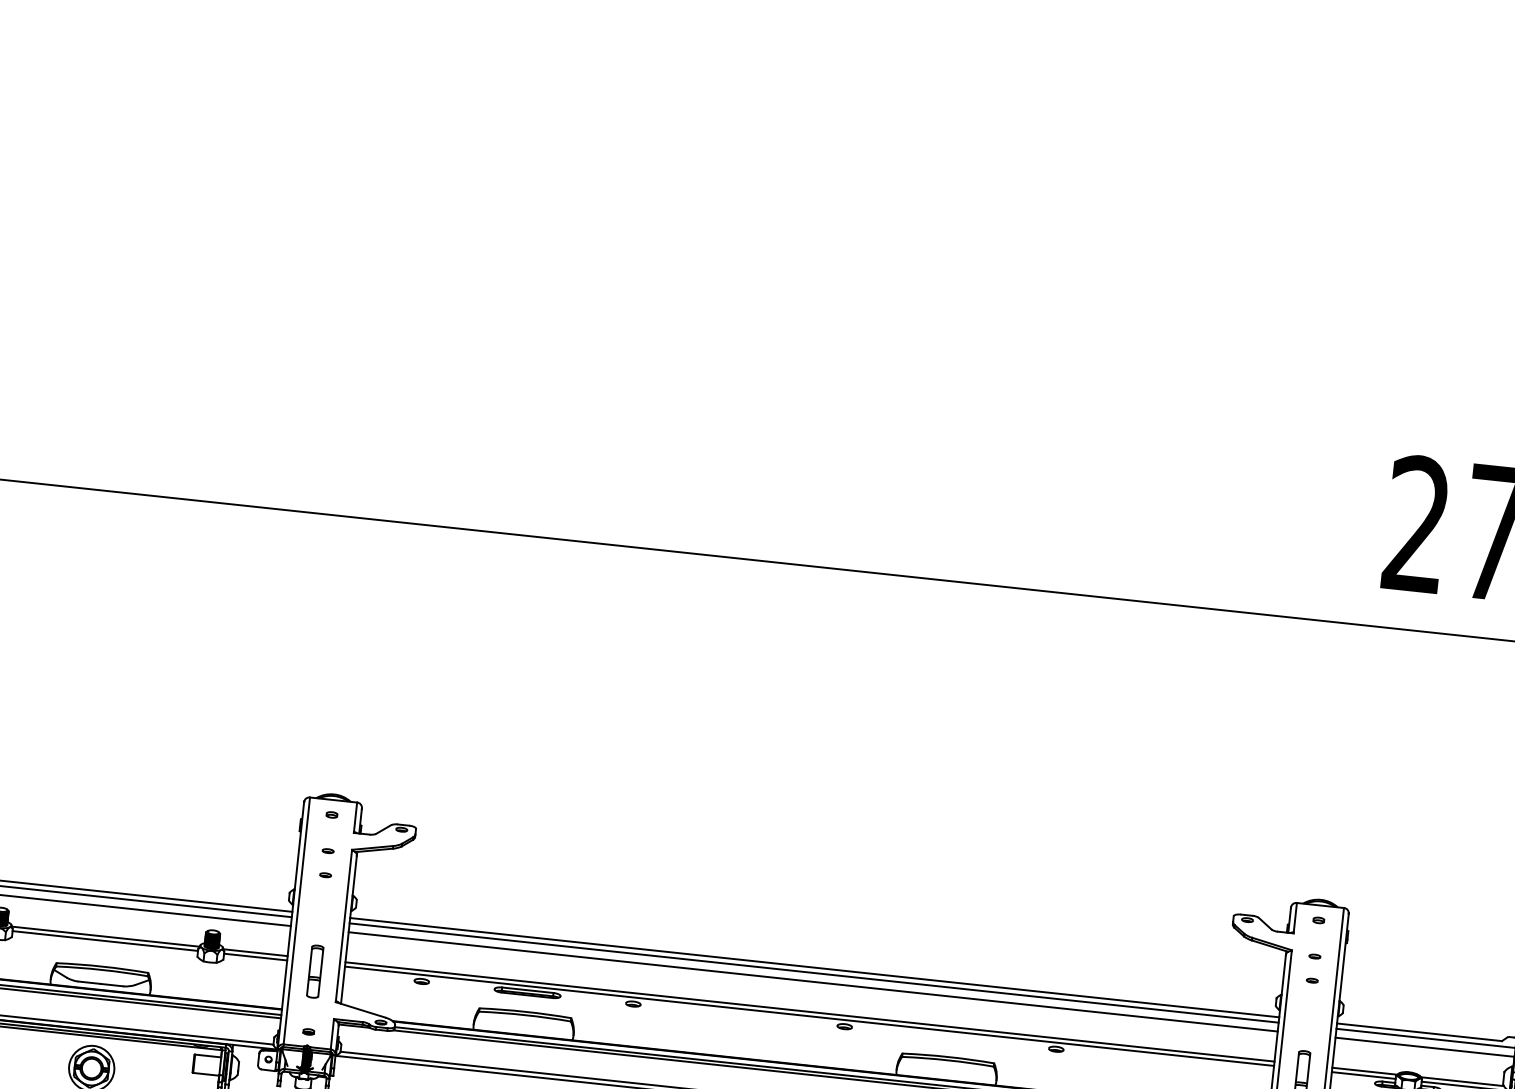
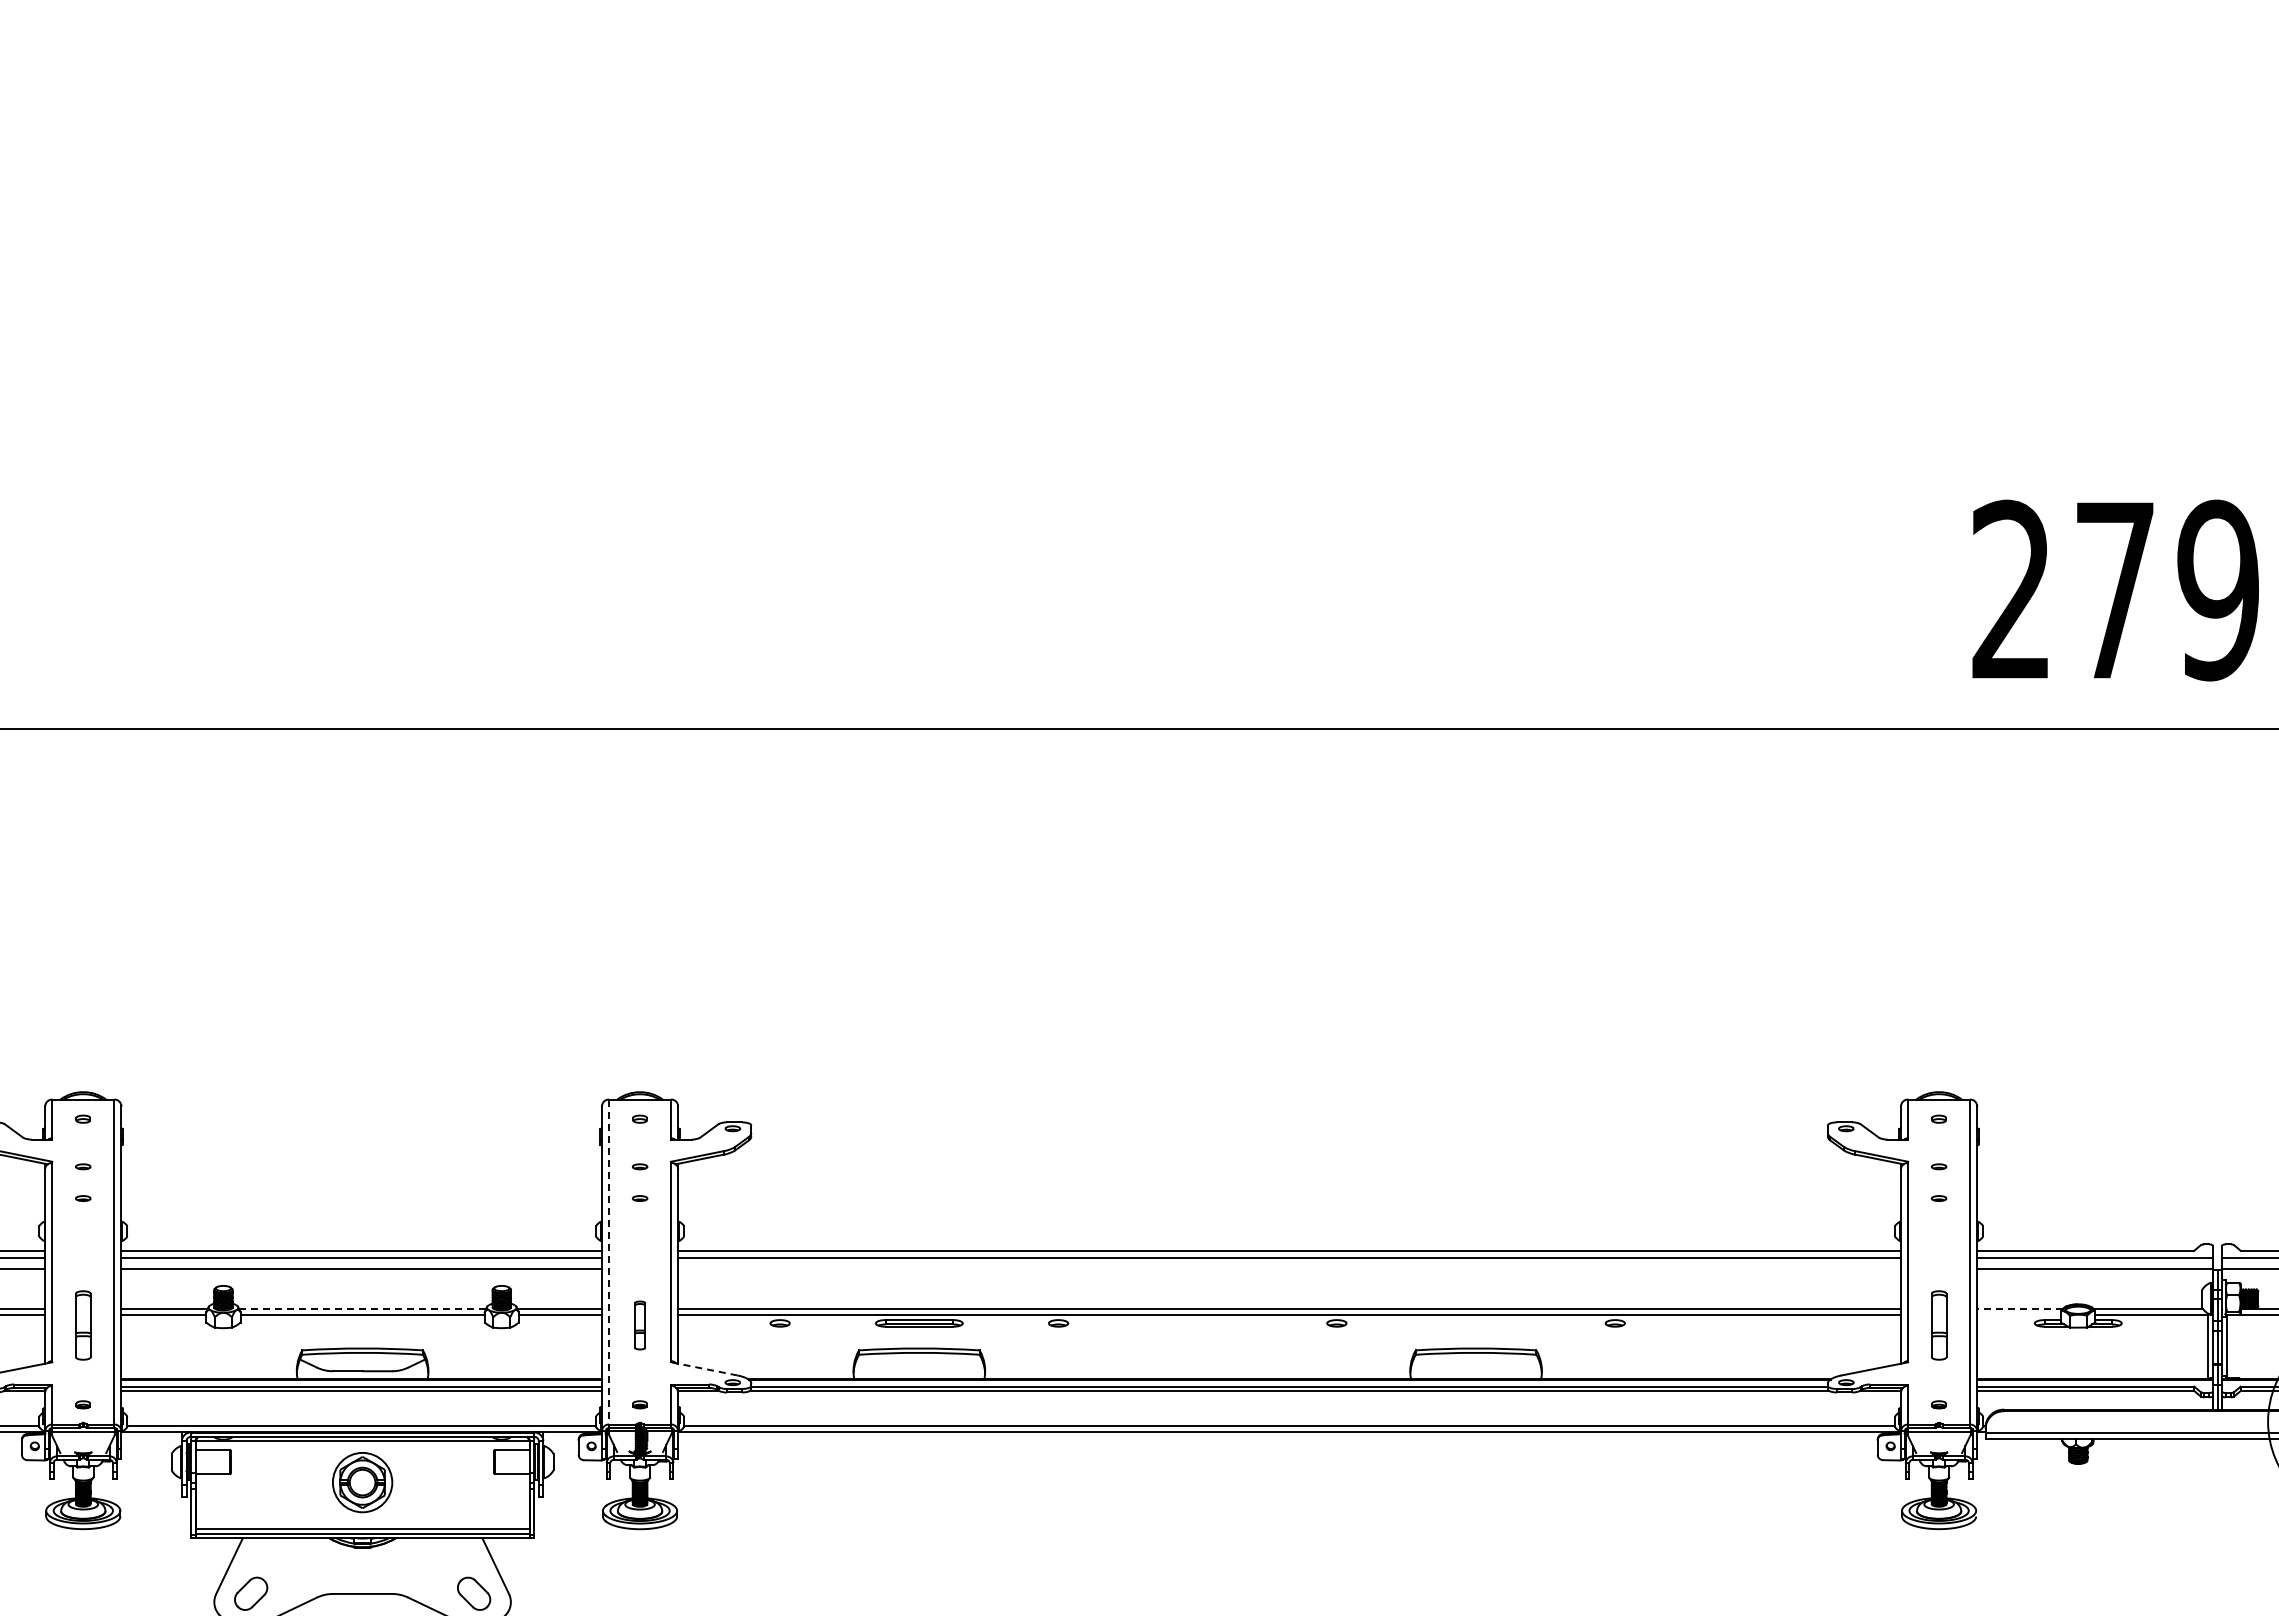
line: (297, 921) -> (609, 1262), solid -> dashed
line: (105, 937) -> (362, 1309), solid -> dashed
part: (315, 971) -> (640, 1325), size x0.7
line: (813, 981) -> (1289, 1269), removed
line: (360, 1009) -> (704, 1368), solid -> dashed
line: (1365, 1071) -> (2020, 1309), solid -> dashed
line: (1364, 1075) -> (2019, 1314), removed

